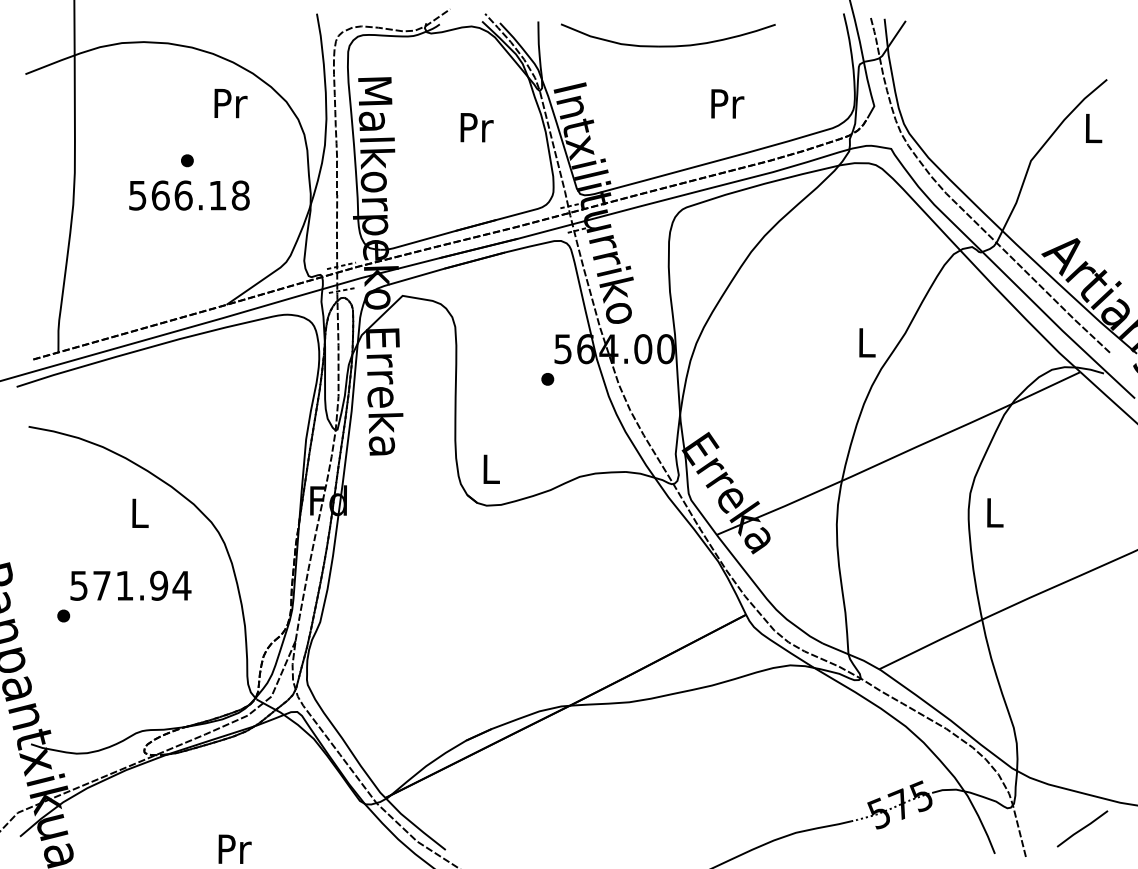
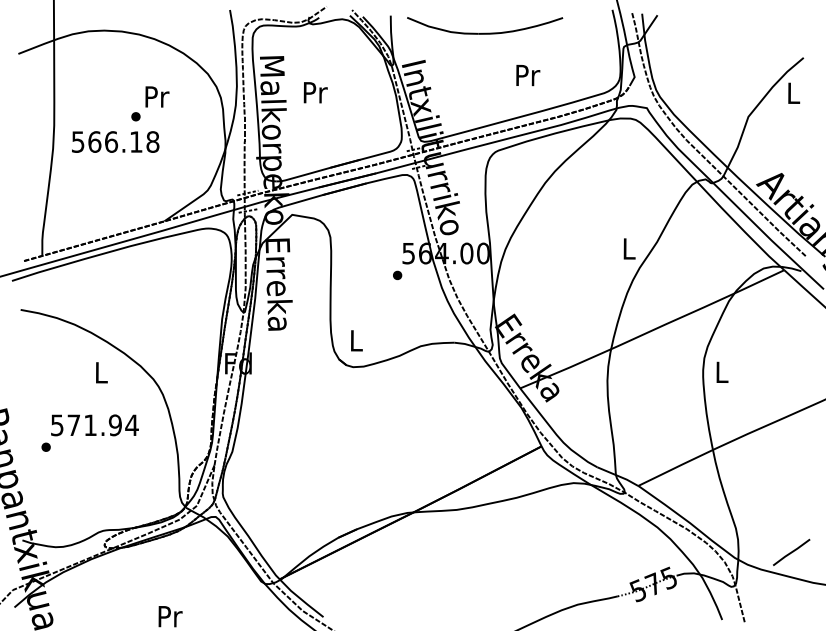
text: (230, 103) -> (157, 96), moved
text: (476, 127) -> (315, 92), moved
text: (189, 195) -> (115, 141), moved
line: (1082, 828) -> (791, 552), moved

